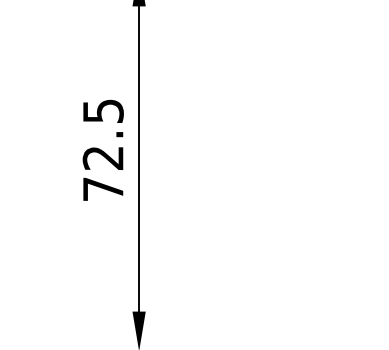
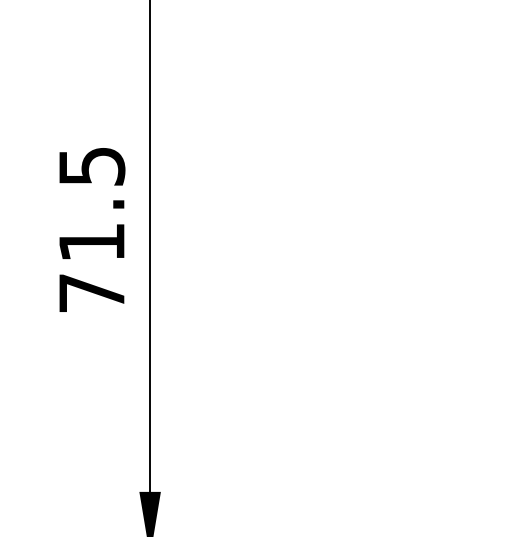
text: (102, 158) -> (90, 243), 72.5 -> 71.5

